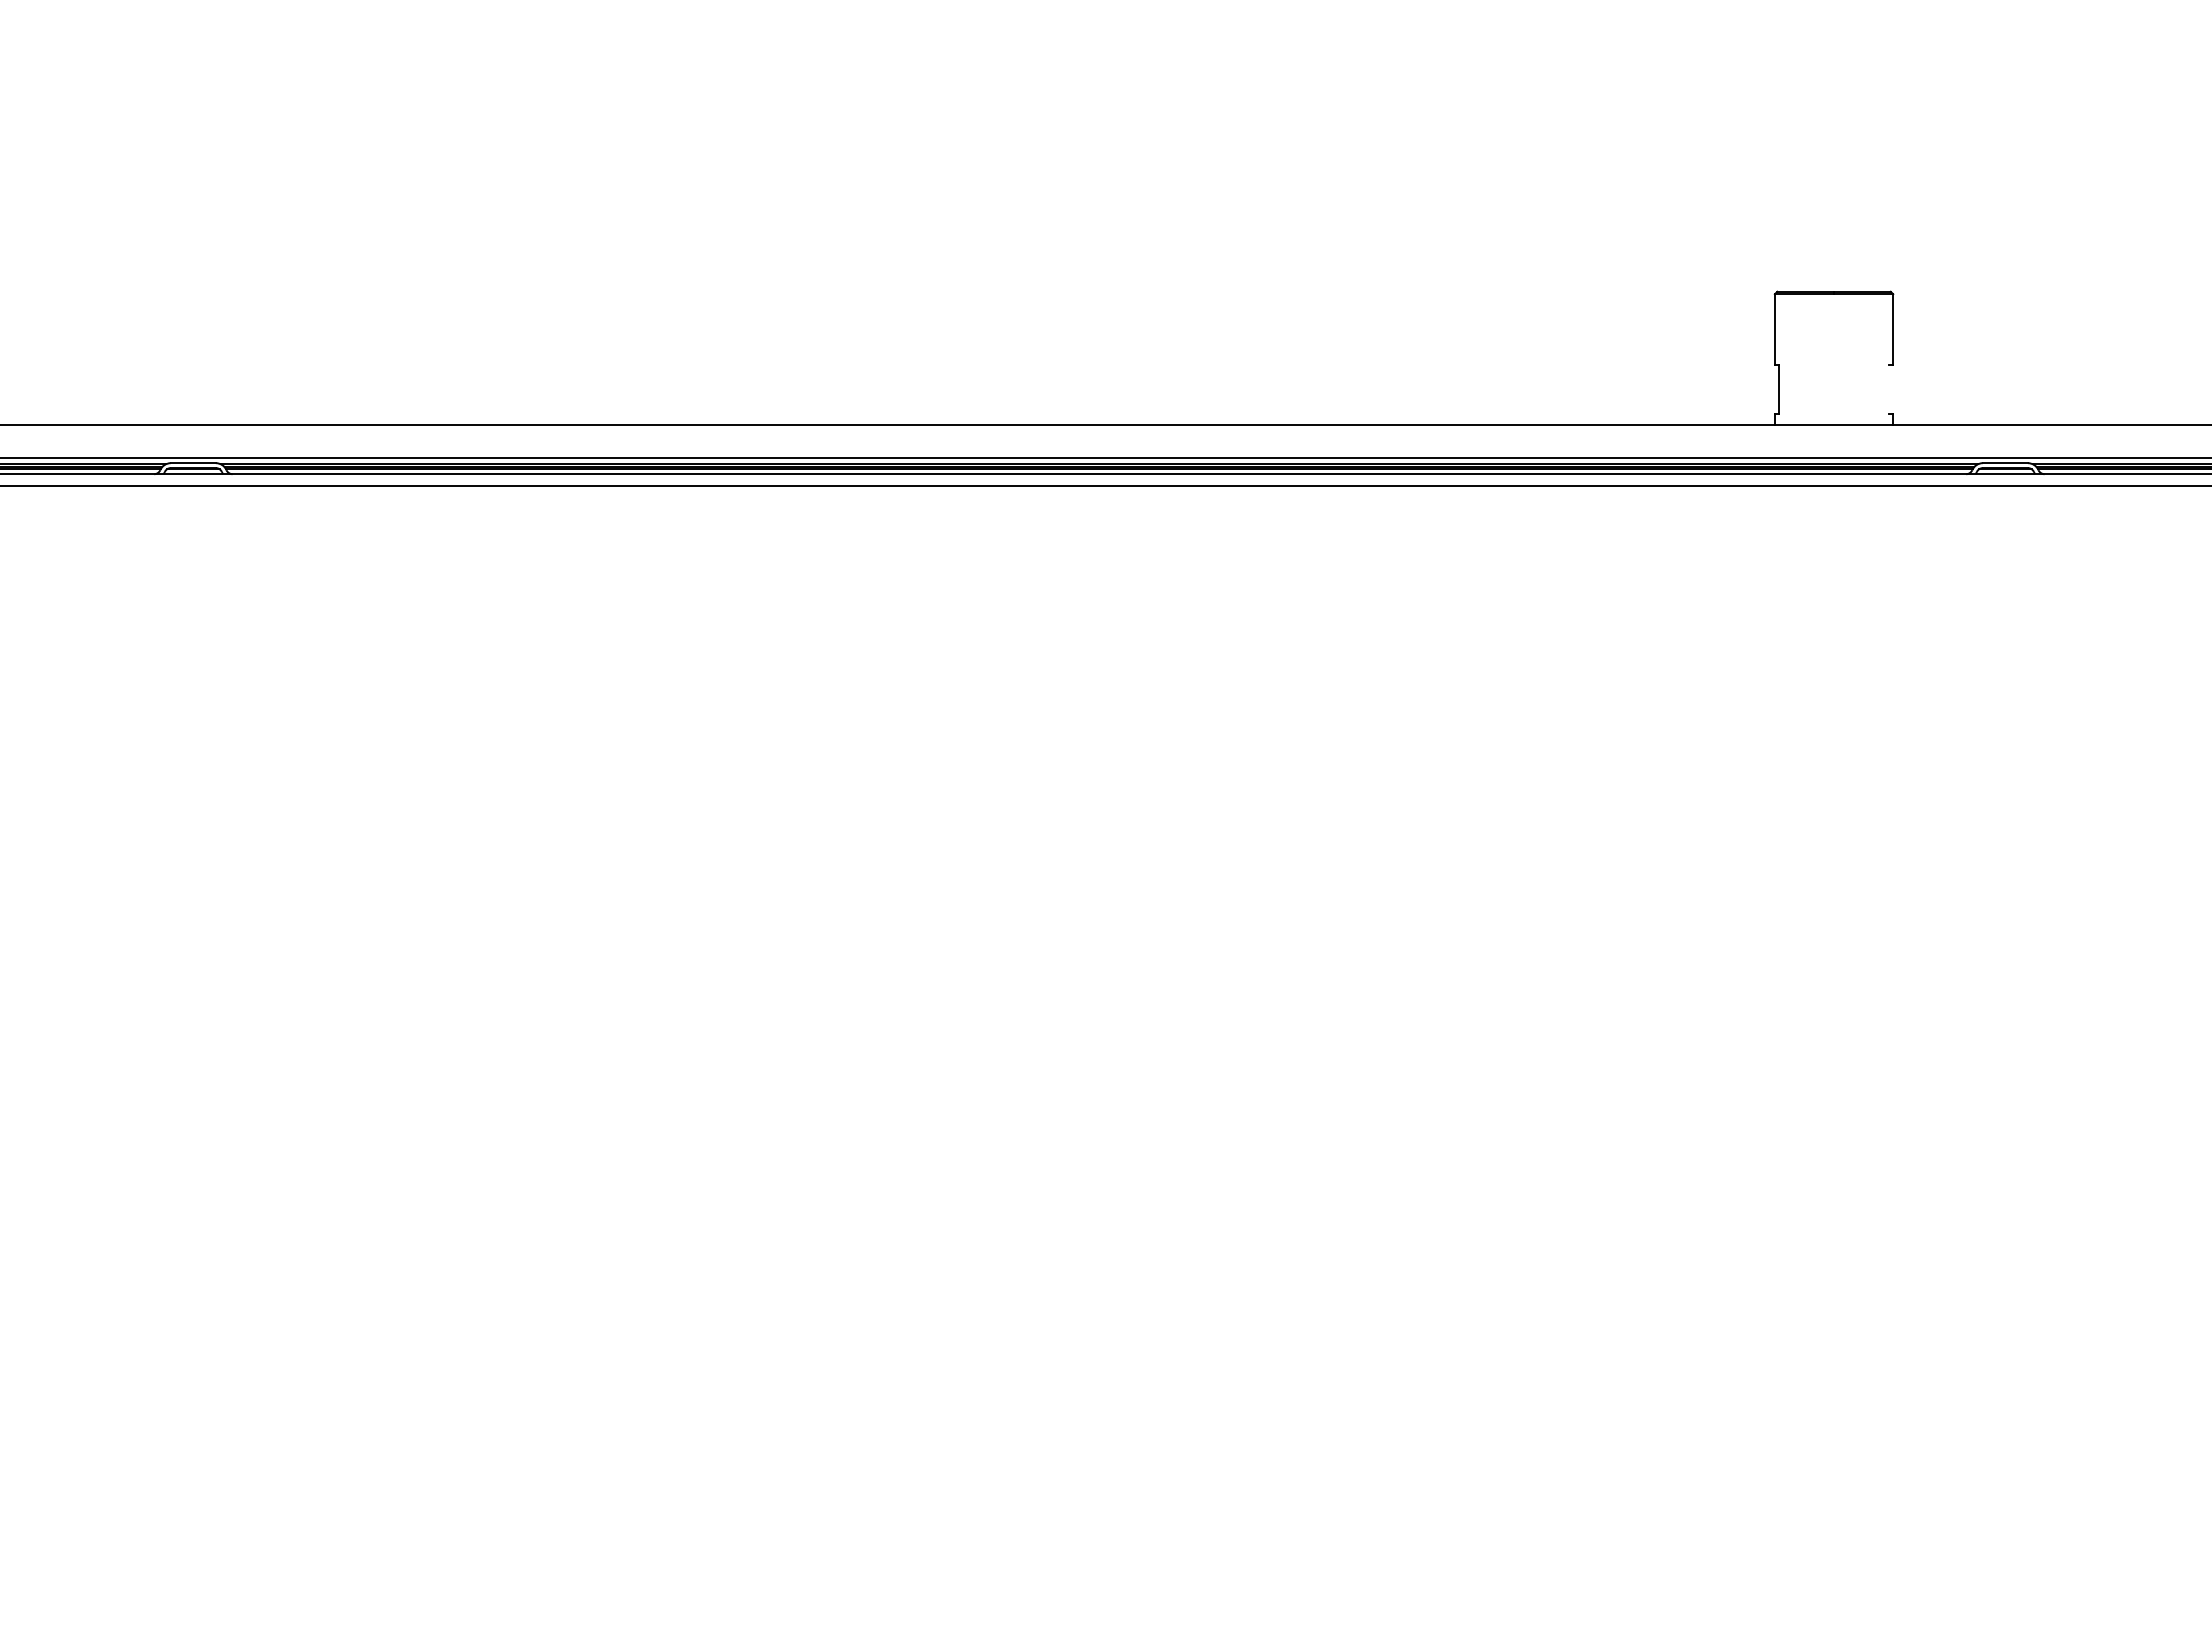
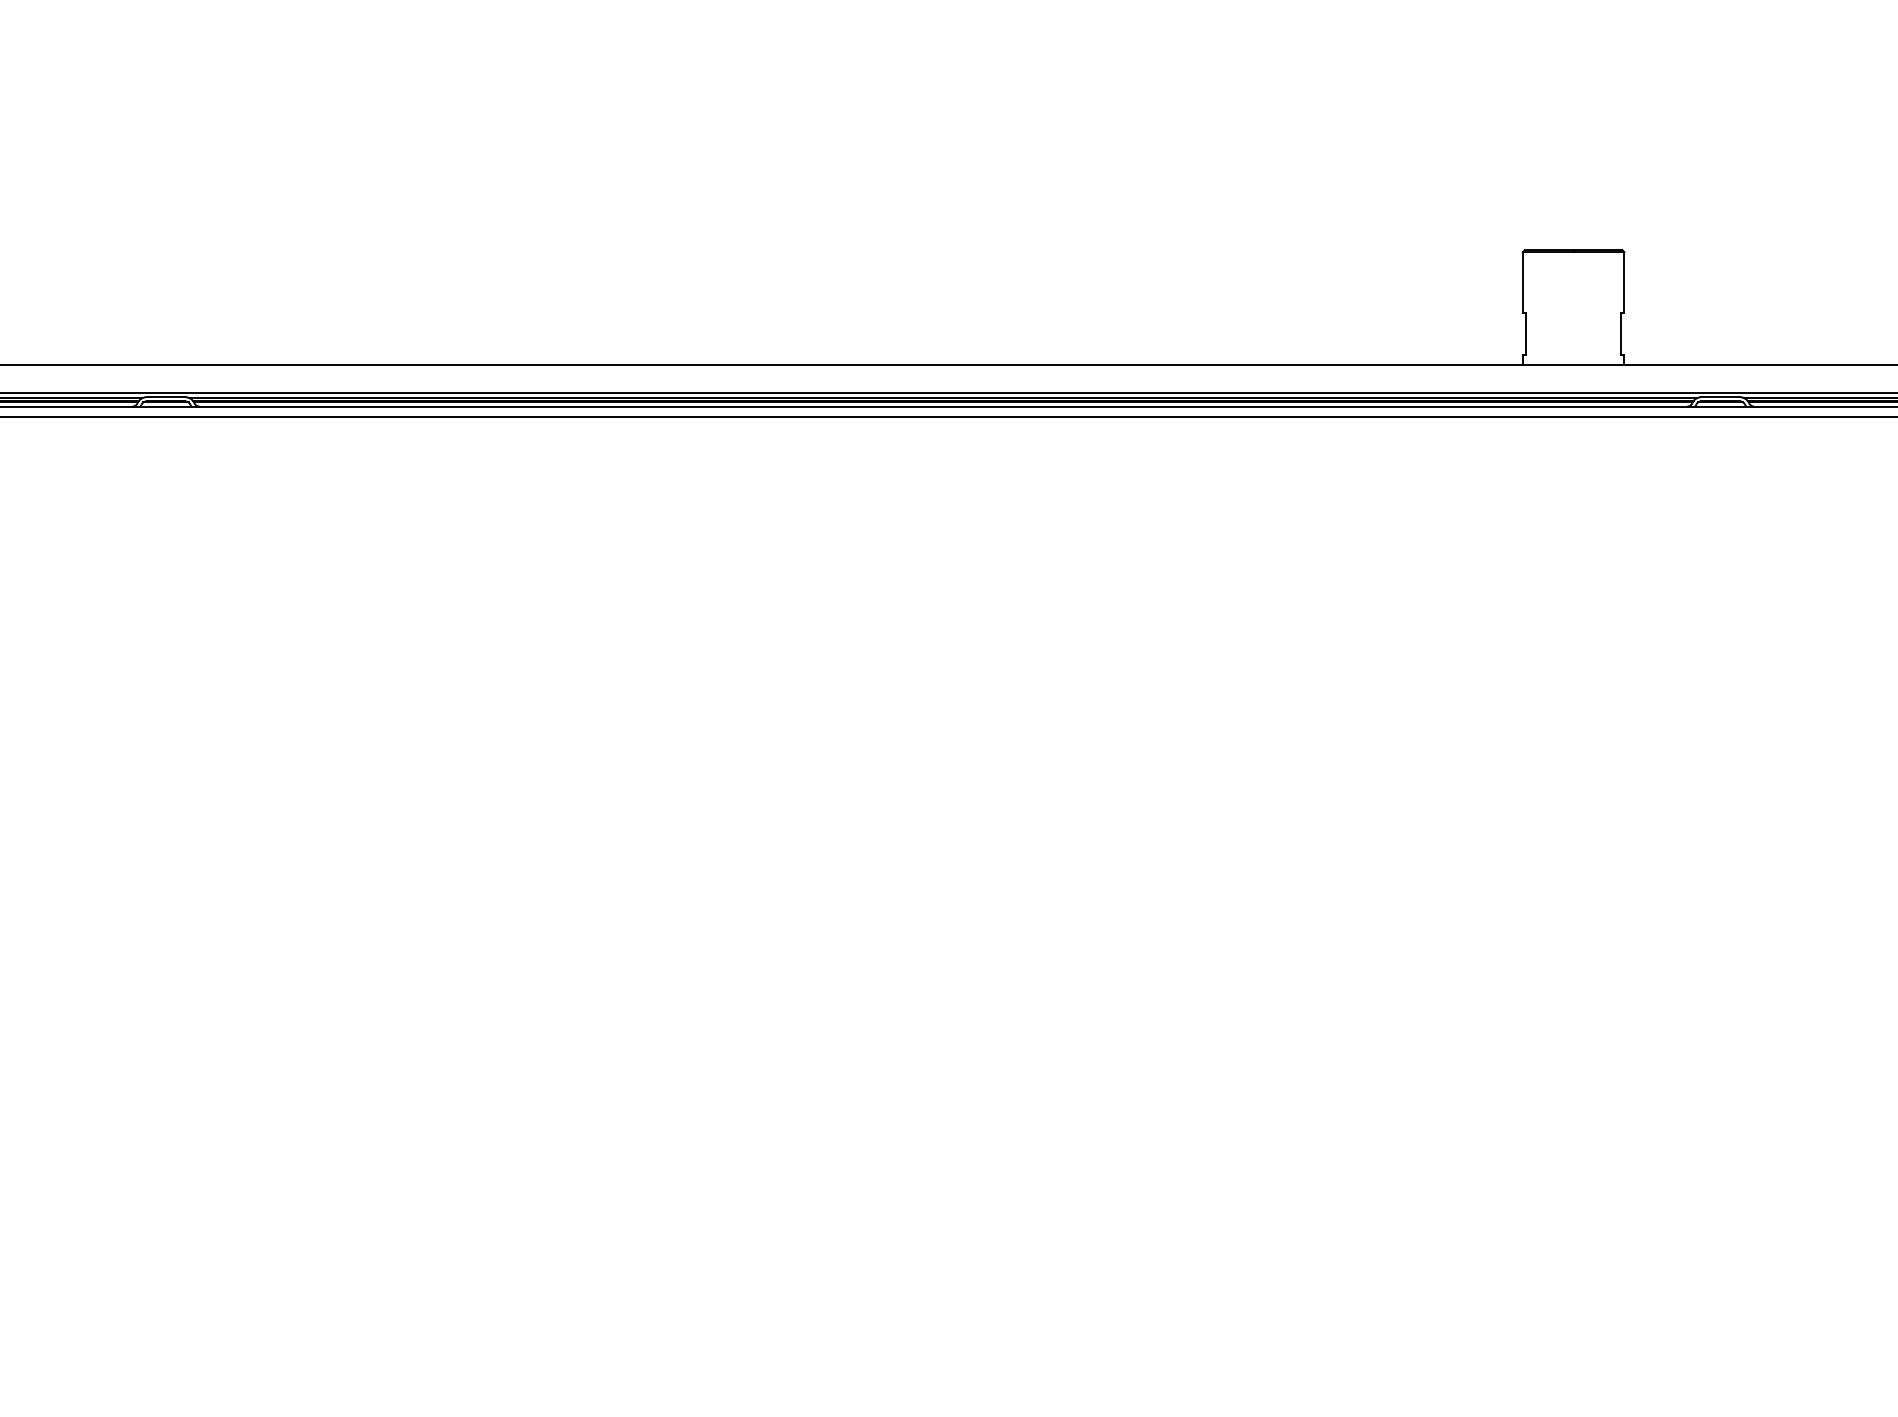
line: (1889, 389) -> (1621, 333), added

